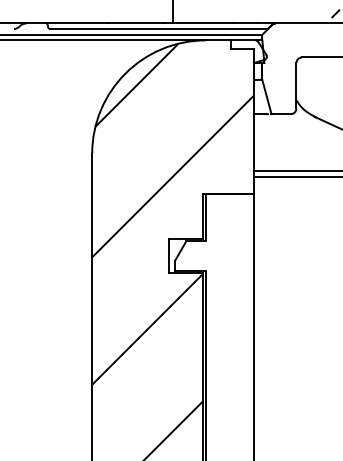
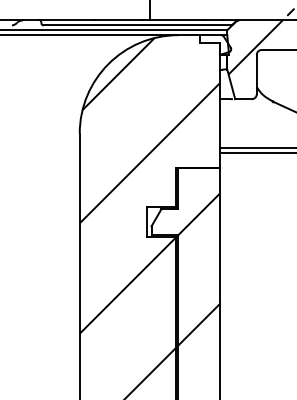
hatch: (294, 54) -> (255, 47), added
hatch: (229, 310) -> (198, 269), added

